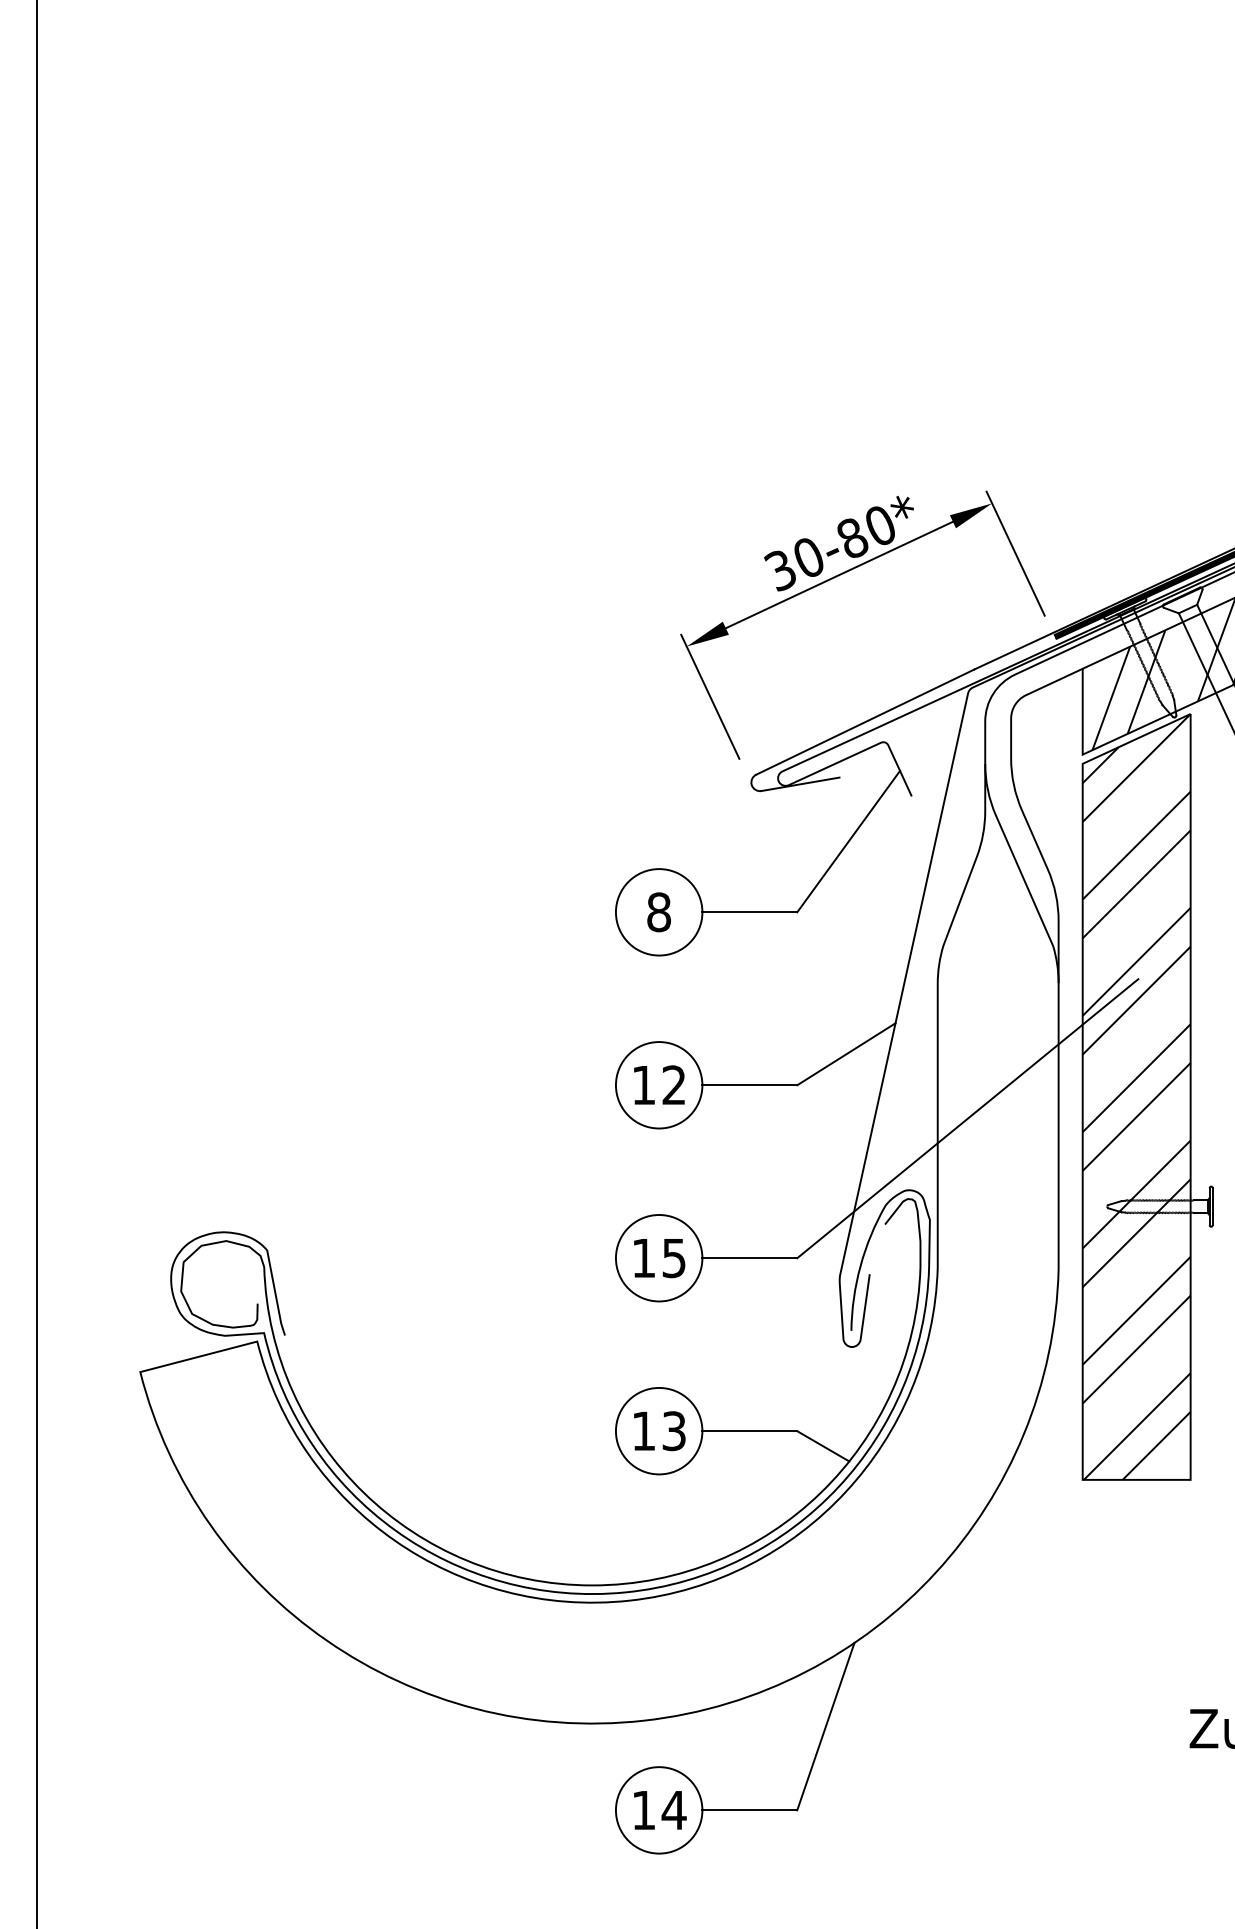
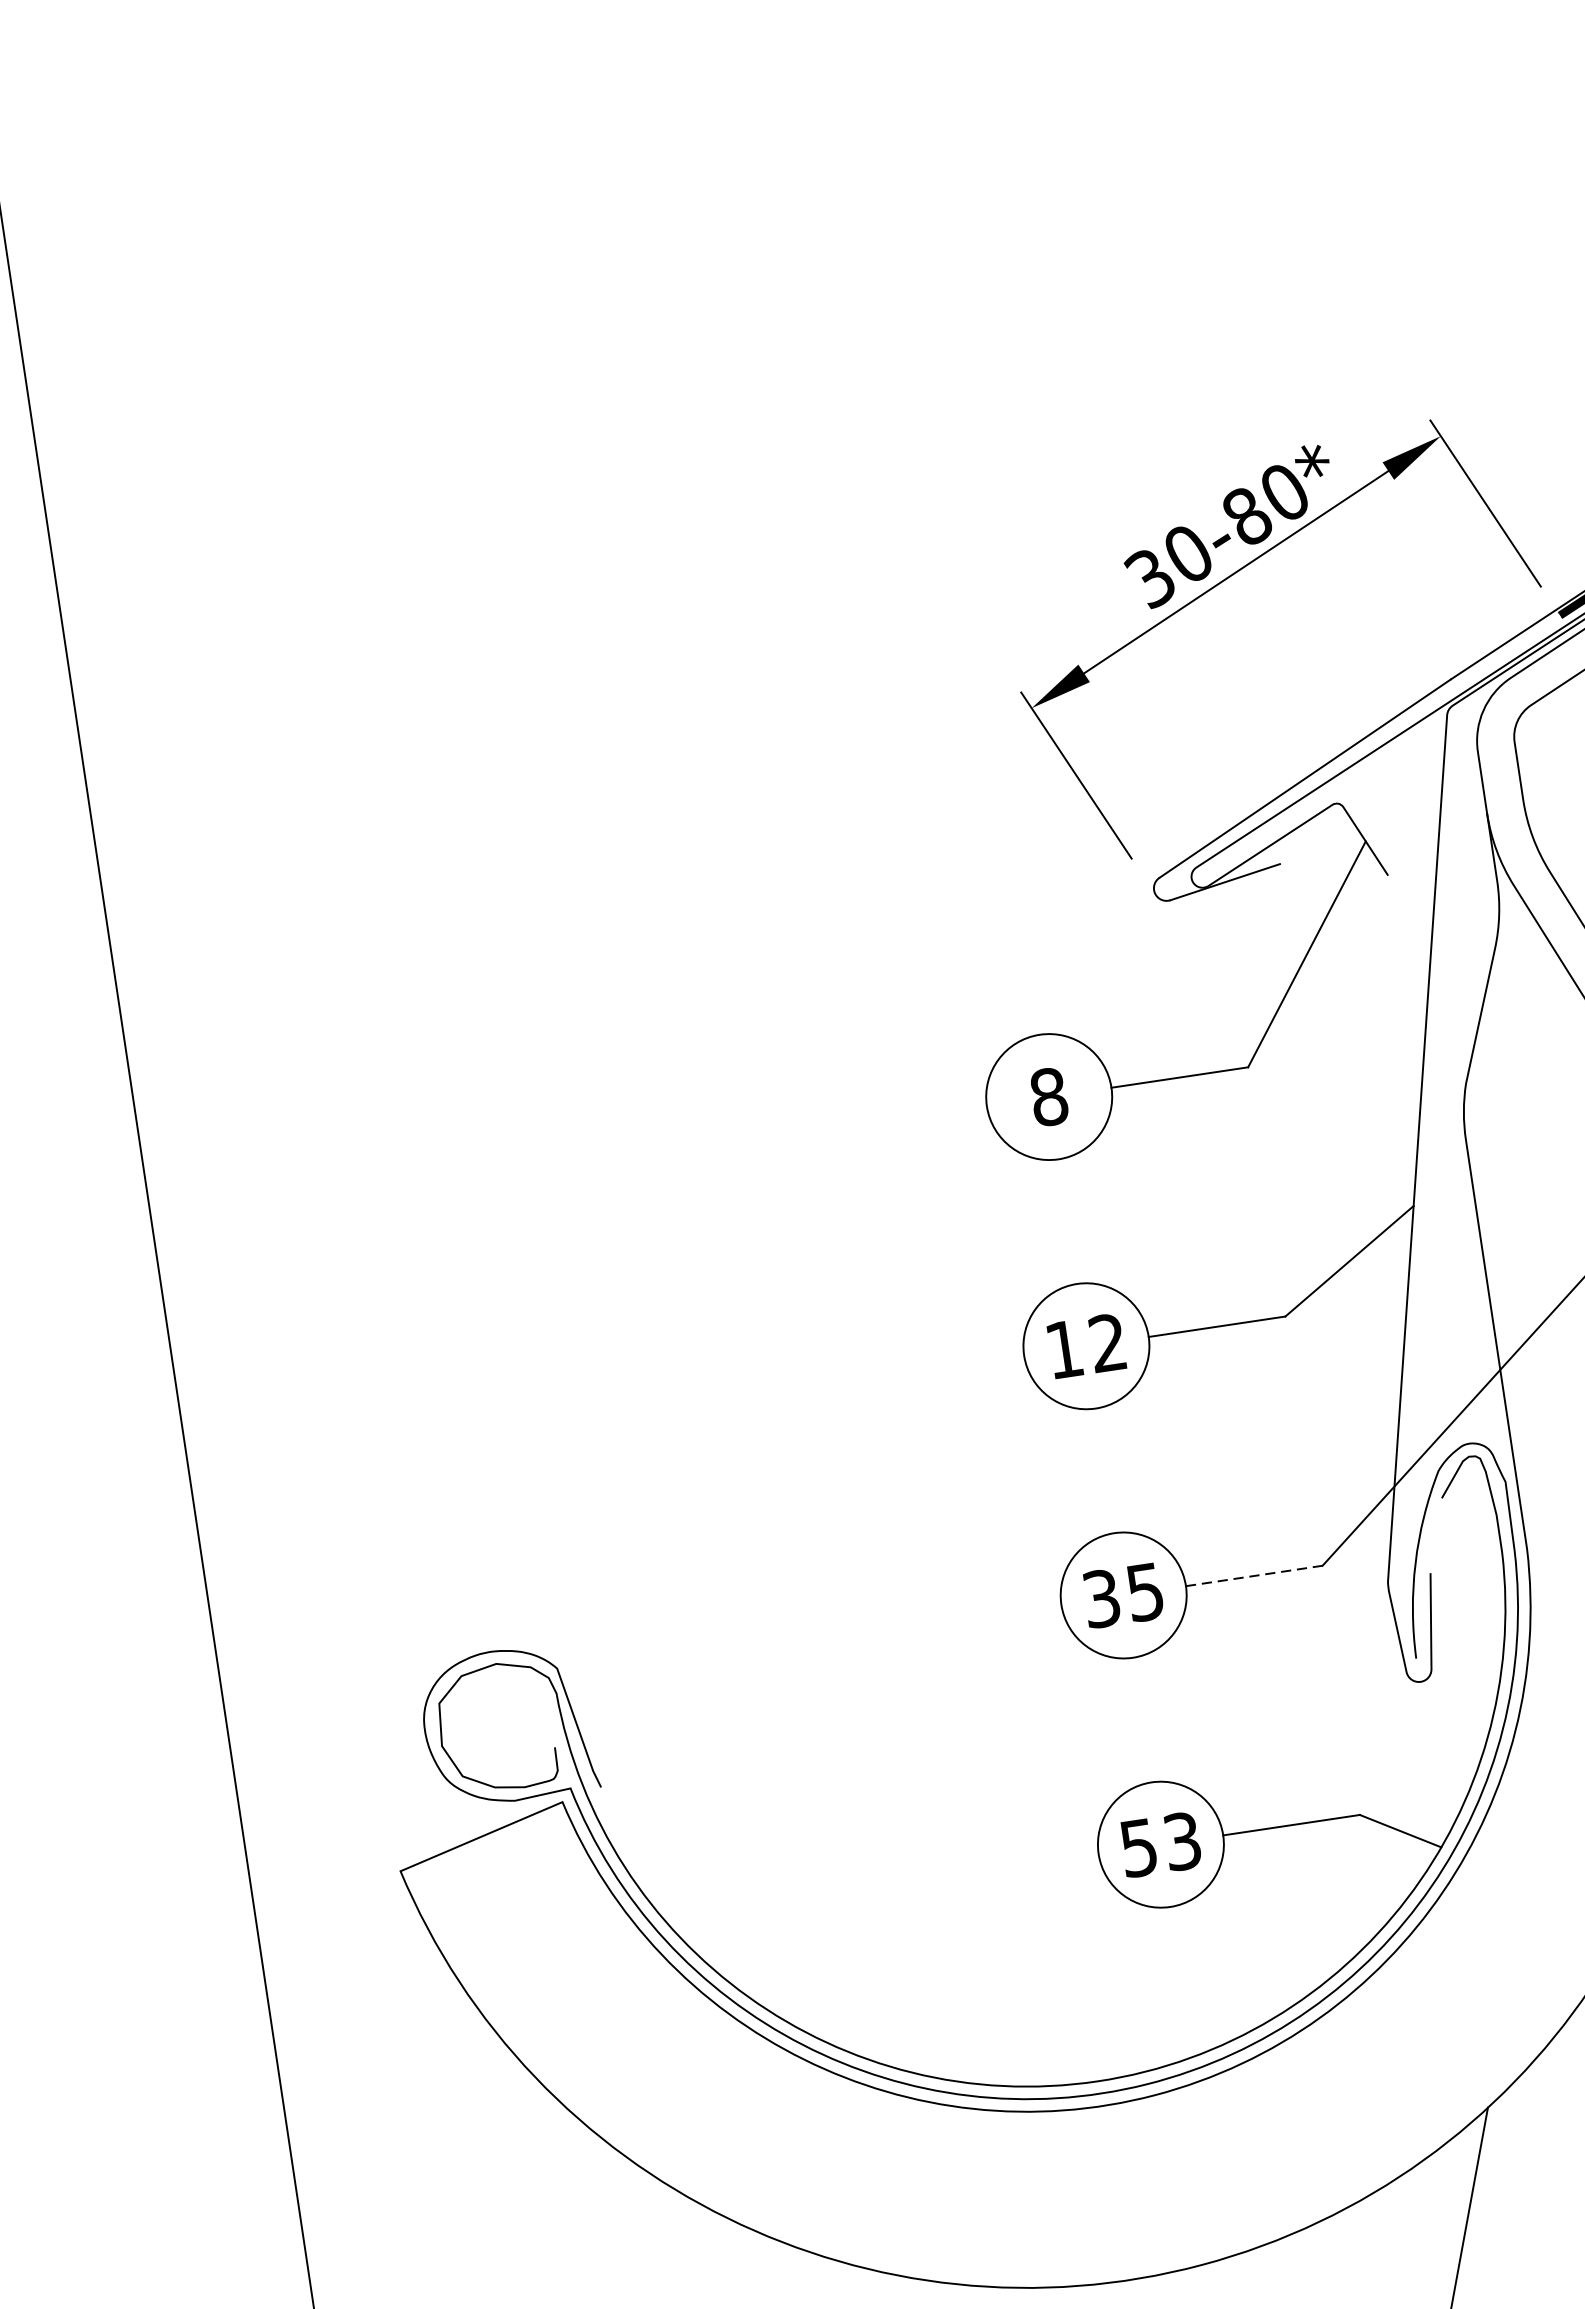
text: (643, 1258) -> (1101, 1599), 15 -> 35
line: (750, 1258) -> (1255, 1576), solid -> dashed
text: (643, 1431) -> (1138, 1848), 13 -> 53

